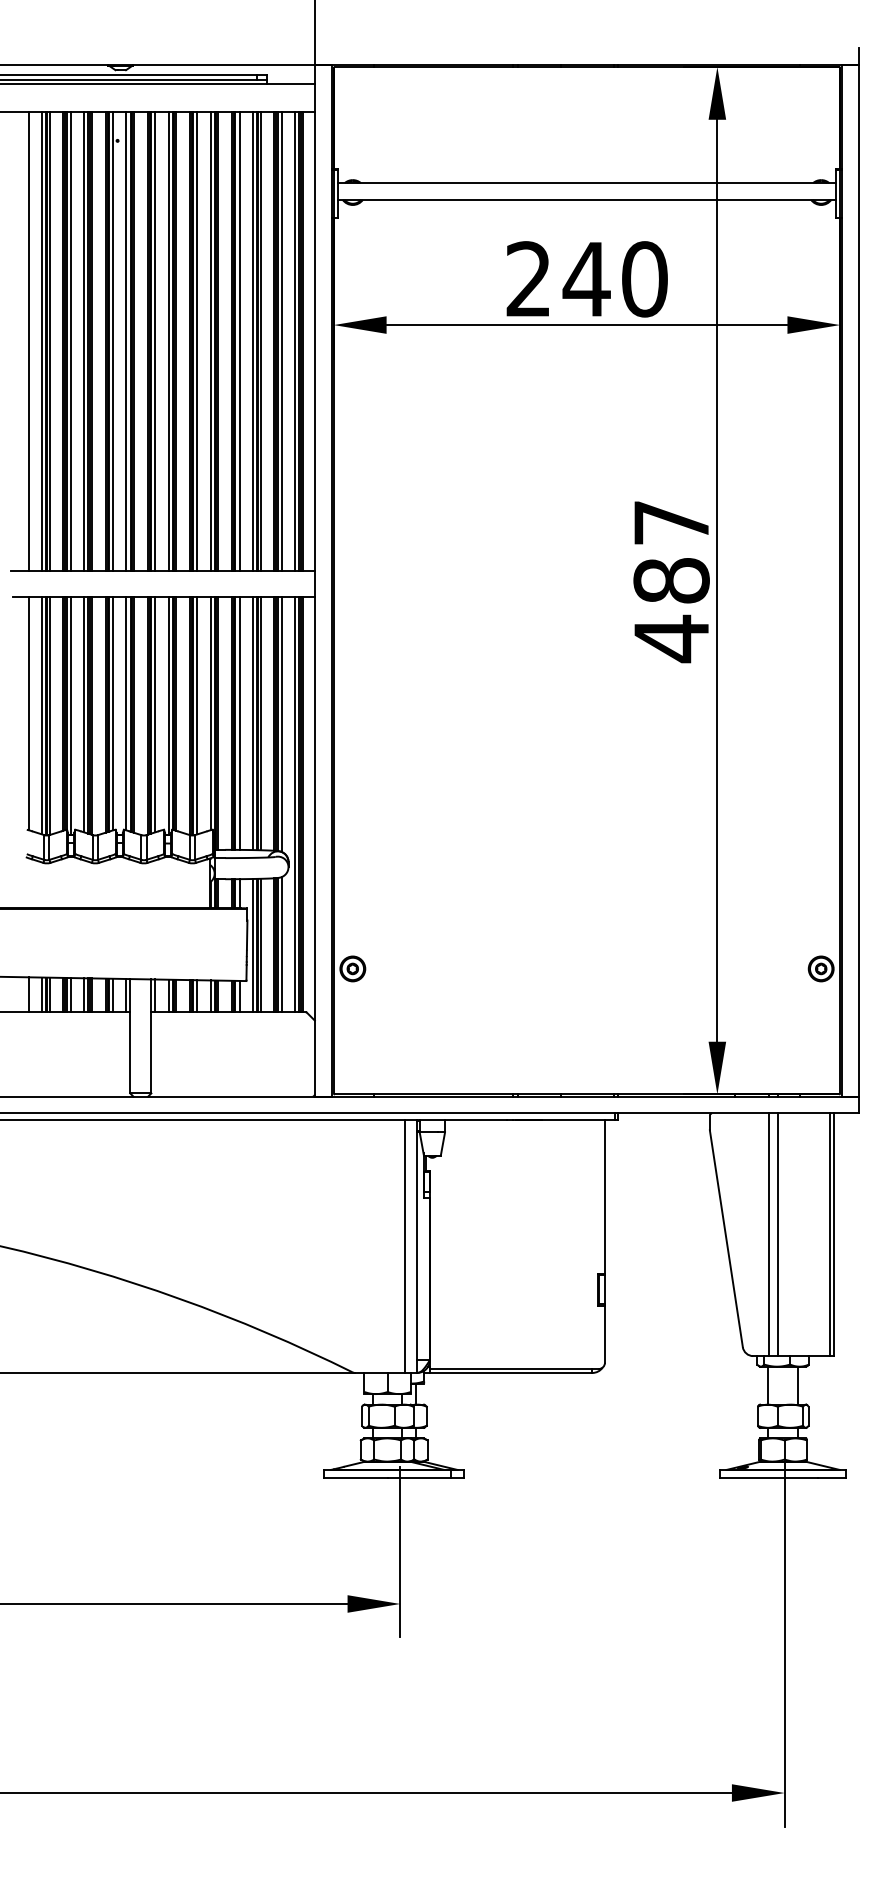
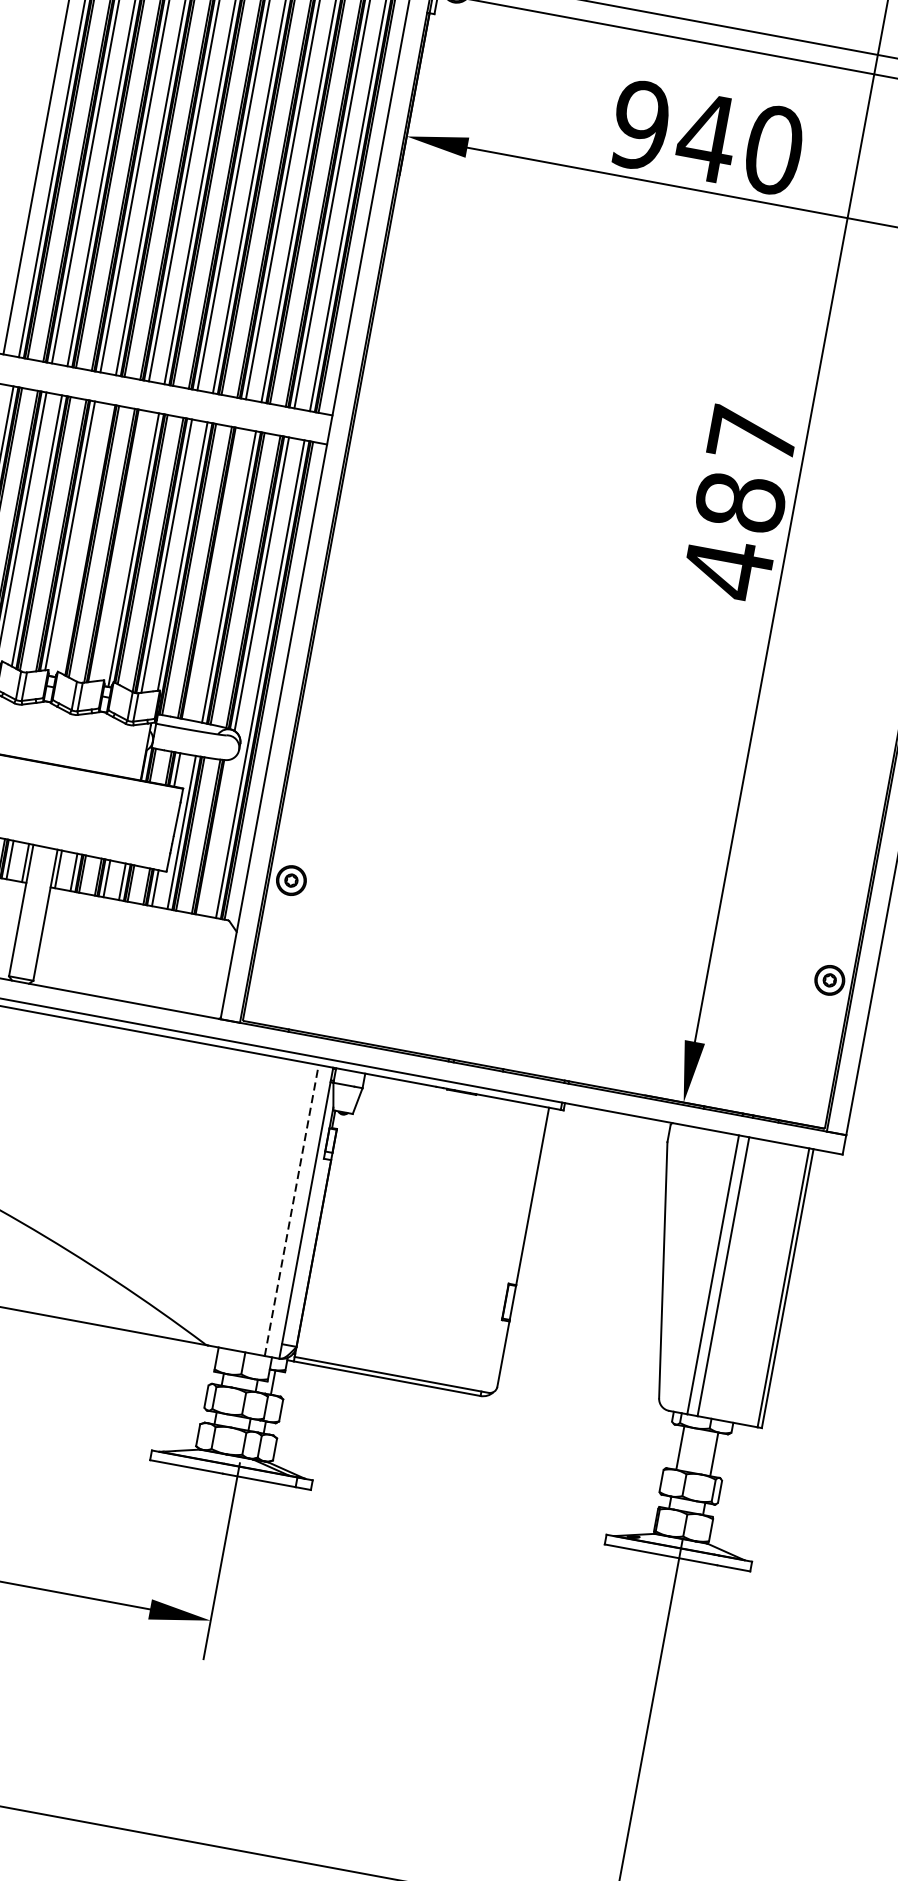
text: (528, 279) -> (640, 125), 240 -> 940
line: (126, 713) -> (85, 538), removed
line: (155, 714) -> (118, 546), removed
line: (239, 722) -> (213, 573), removed
line: (281, 944) -> (214, 837), removed
line: (404, 1246) -> (291, 1210), solid -> dashed

